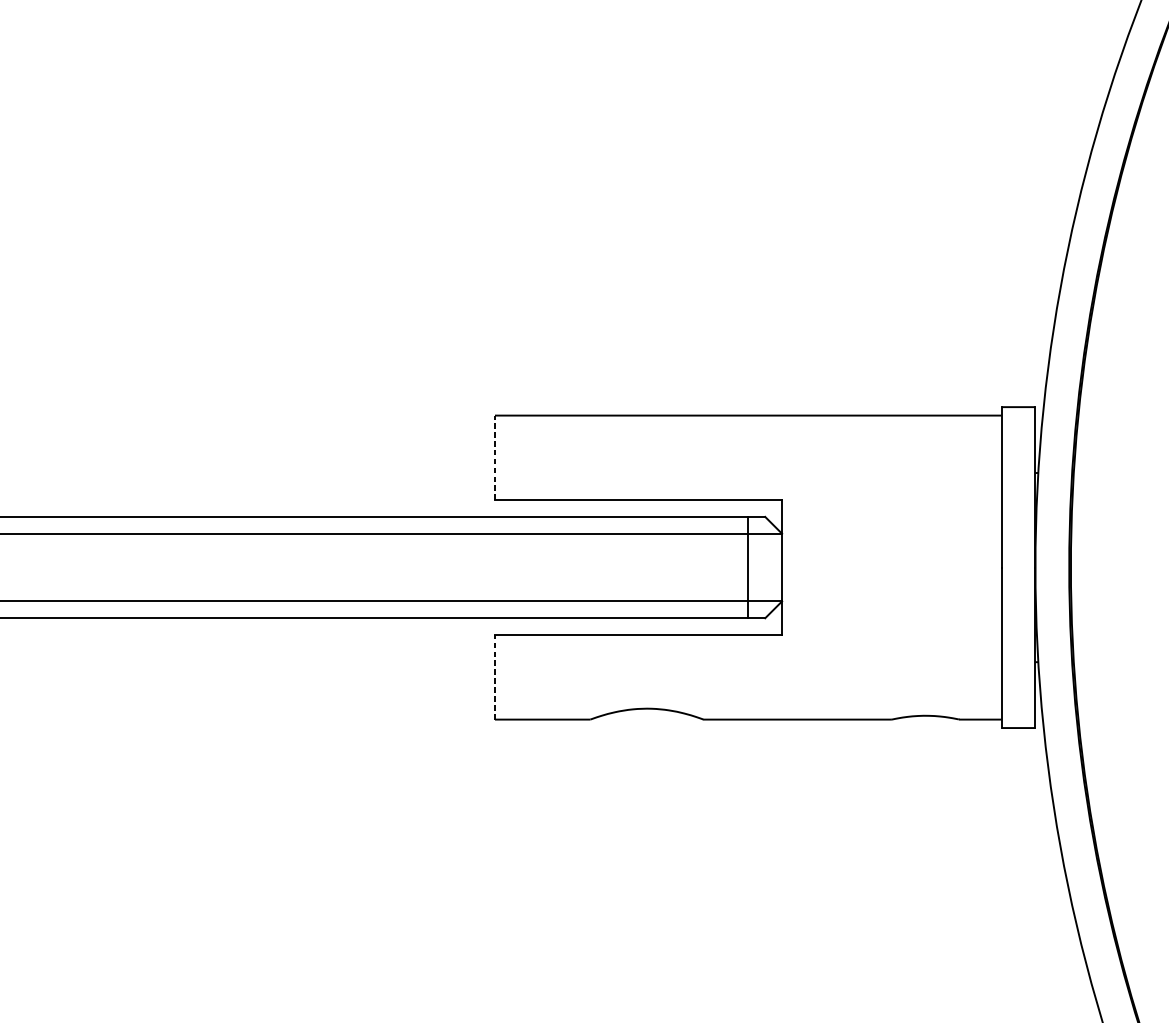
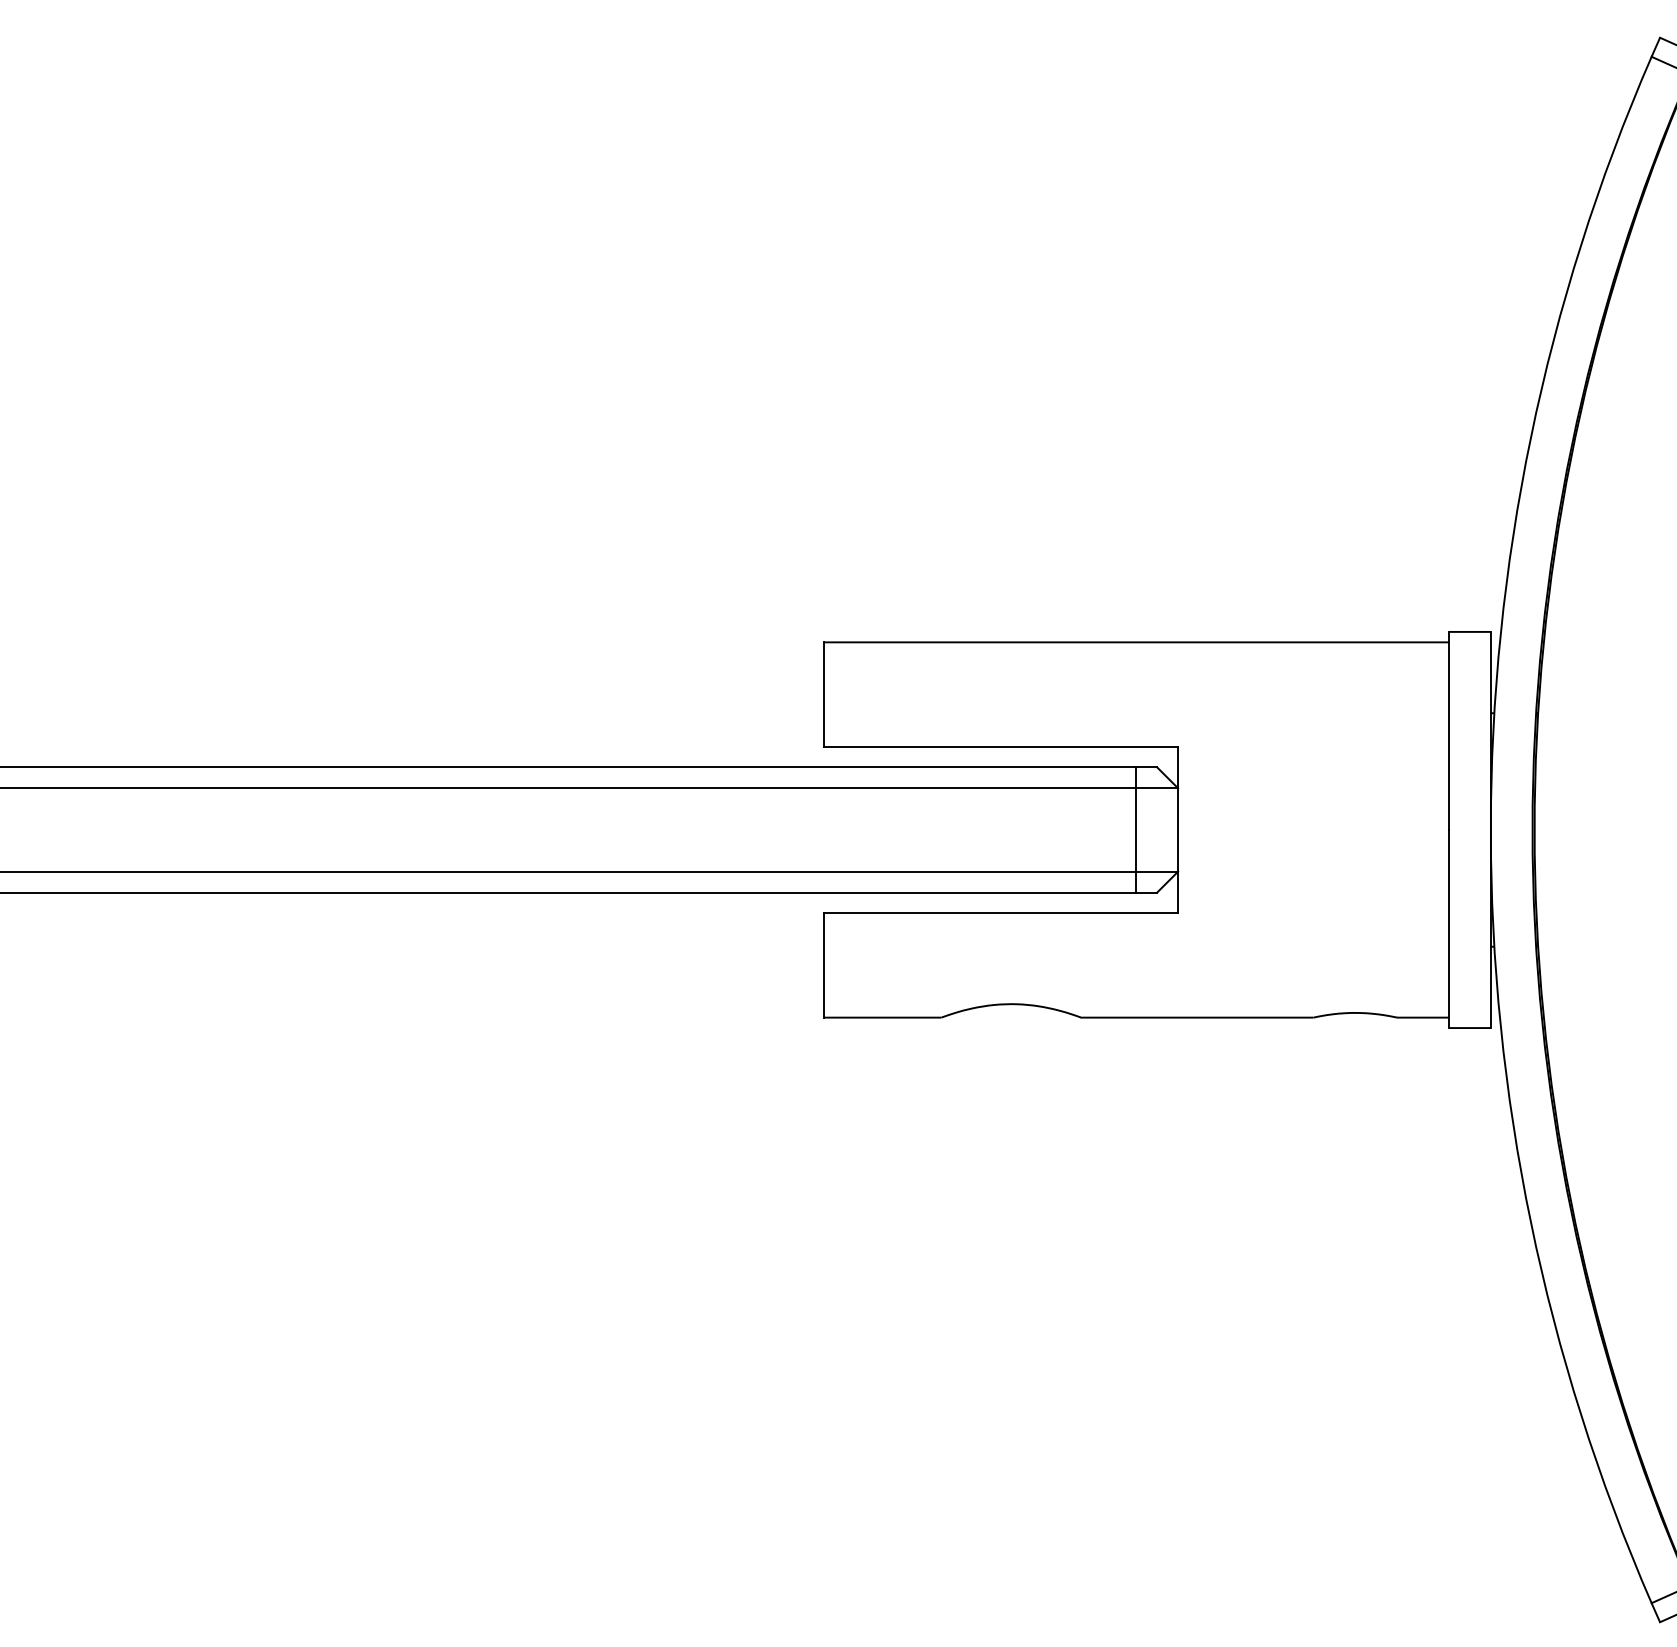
line: (494, 457) -> (823, 693), dashed -> solid
line: (494, 677) -> (823, 965), dashed -> solid

